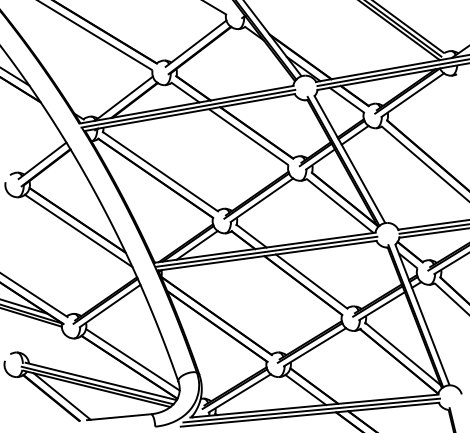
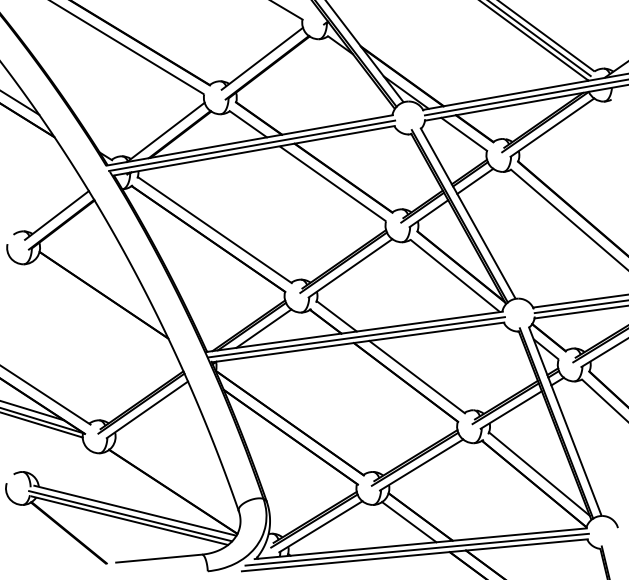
line: (78, 230) -> (105, 308), removed
line: (132, 359) -> (177, 481), removed
line: (61, 396) -> (82, 530), removed

